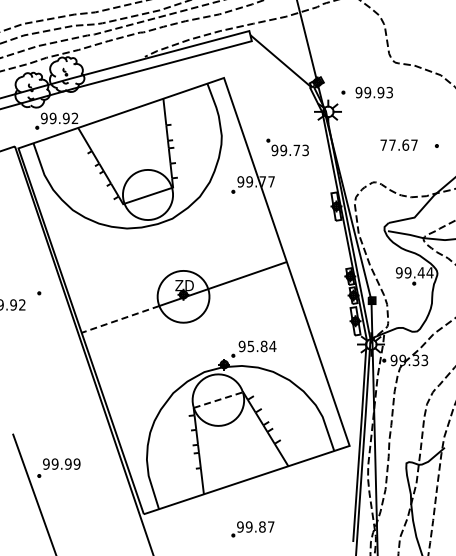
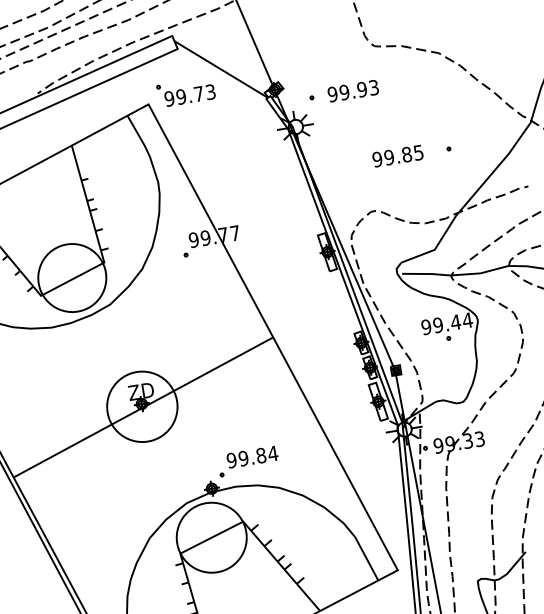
text: (398, 144) -> (397, 155), 77.67 -> 99.85
part: (287, 147) -> (185, 92), moved
line: (120, 319) -> (62, 451), dashed -> solid
text: (250, 345) -> (242, 457), 95.84 -> 99.84
line: (218, 400) -> (211, 538), dashed -> solid

